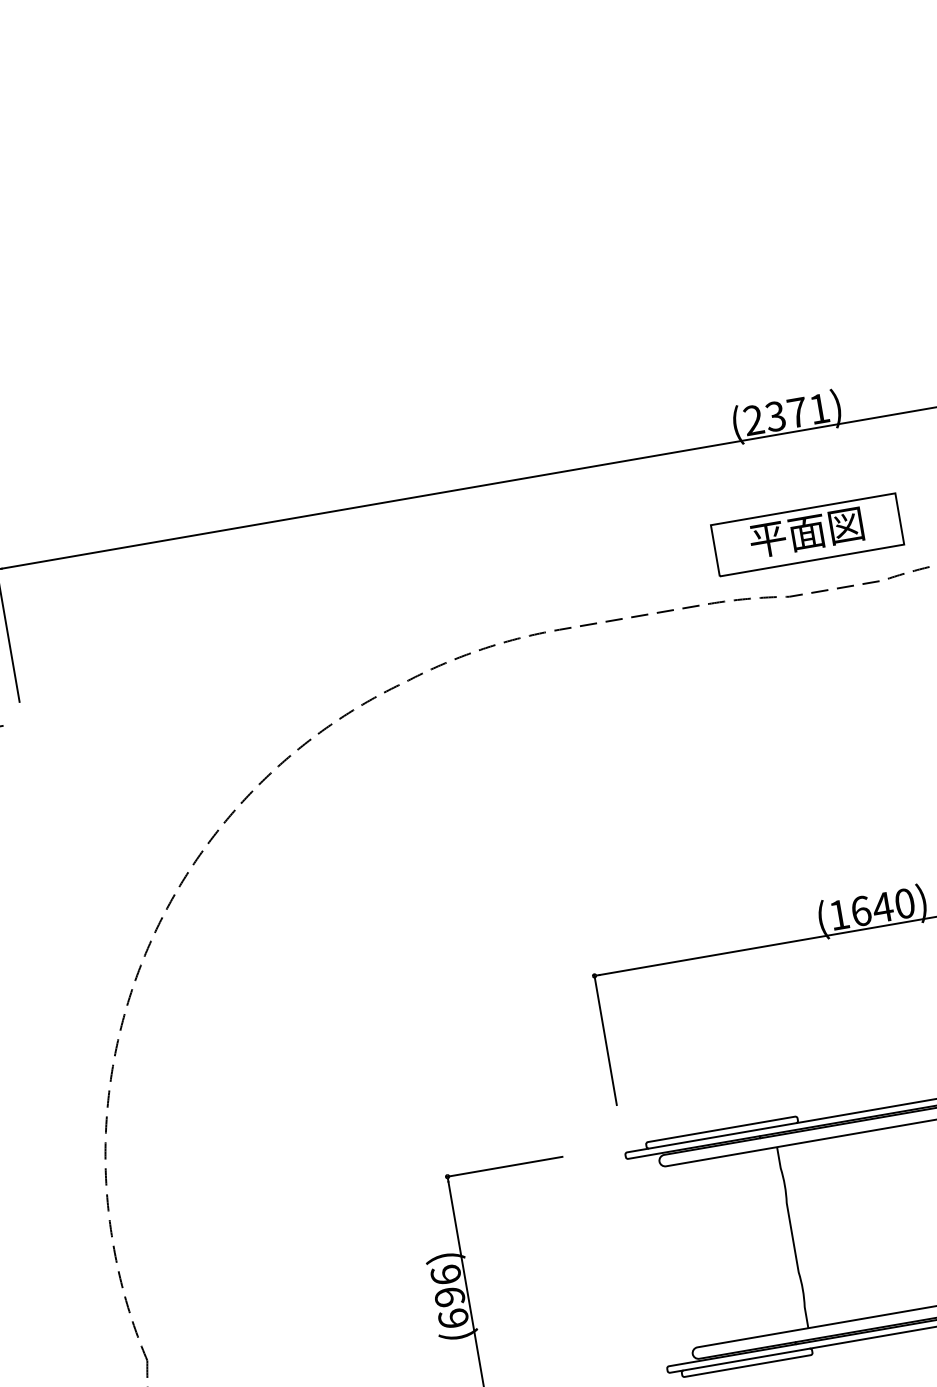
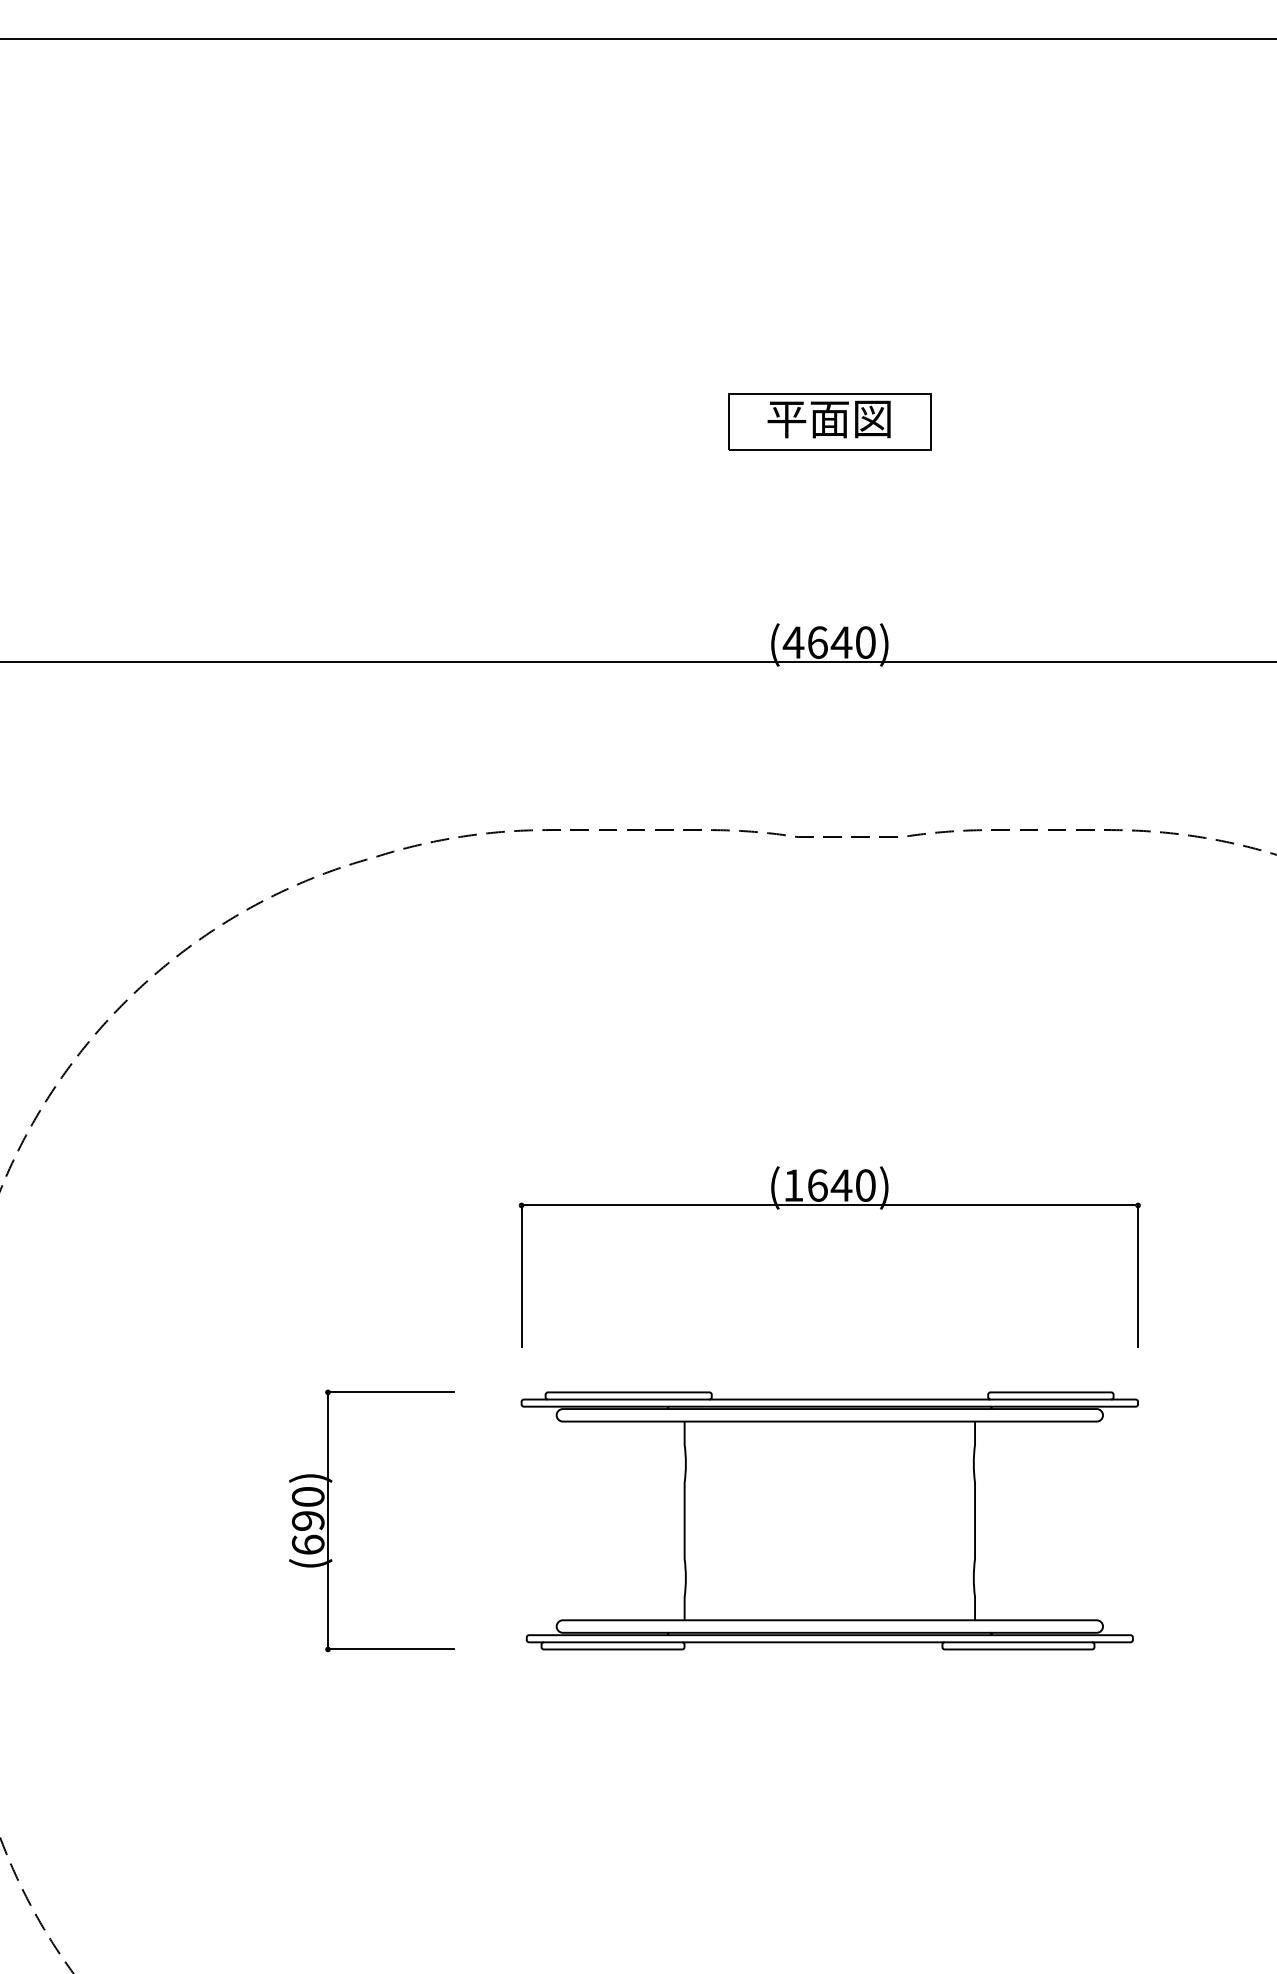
text: (785, 414) -> (828, 642), (2371) -> (4640)
part: (807, 534) -> (829, 421), moved
text: (445, 1274) -> (307, 1496), (696) -> (690)

